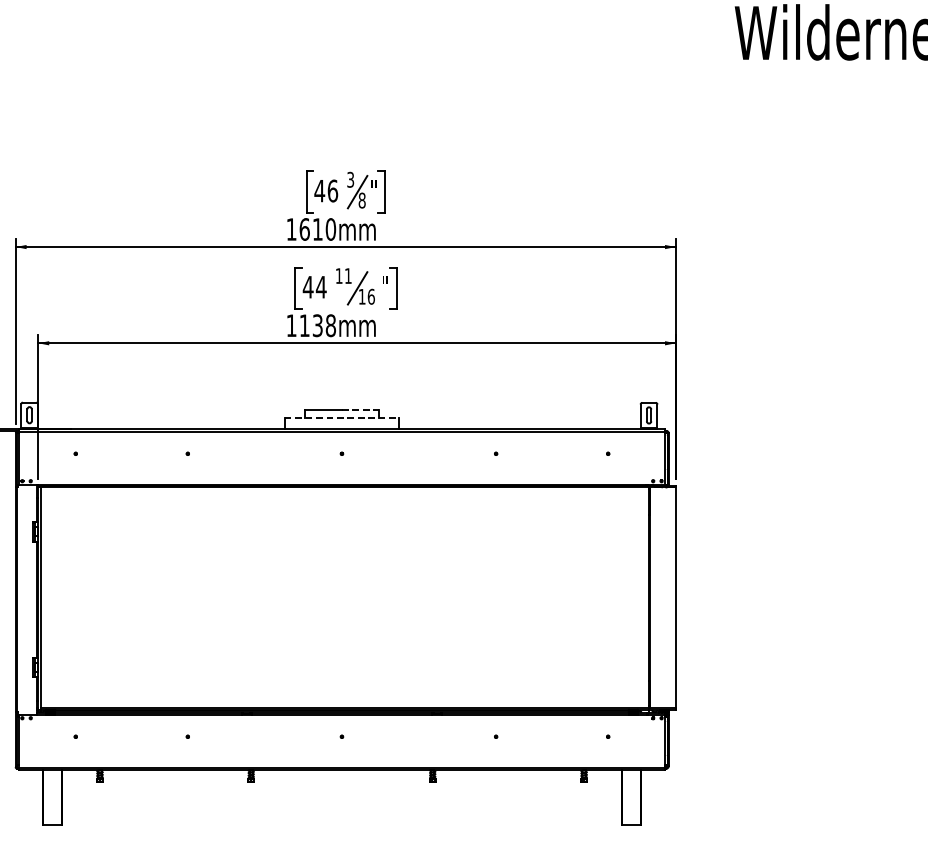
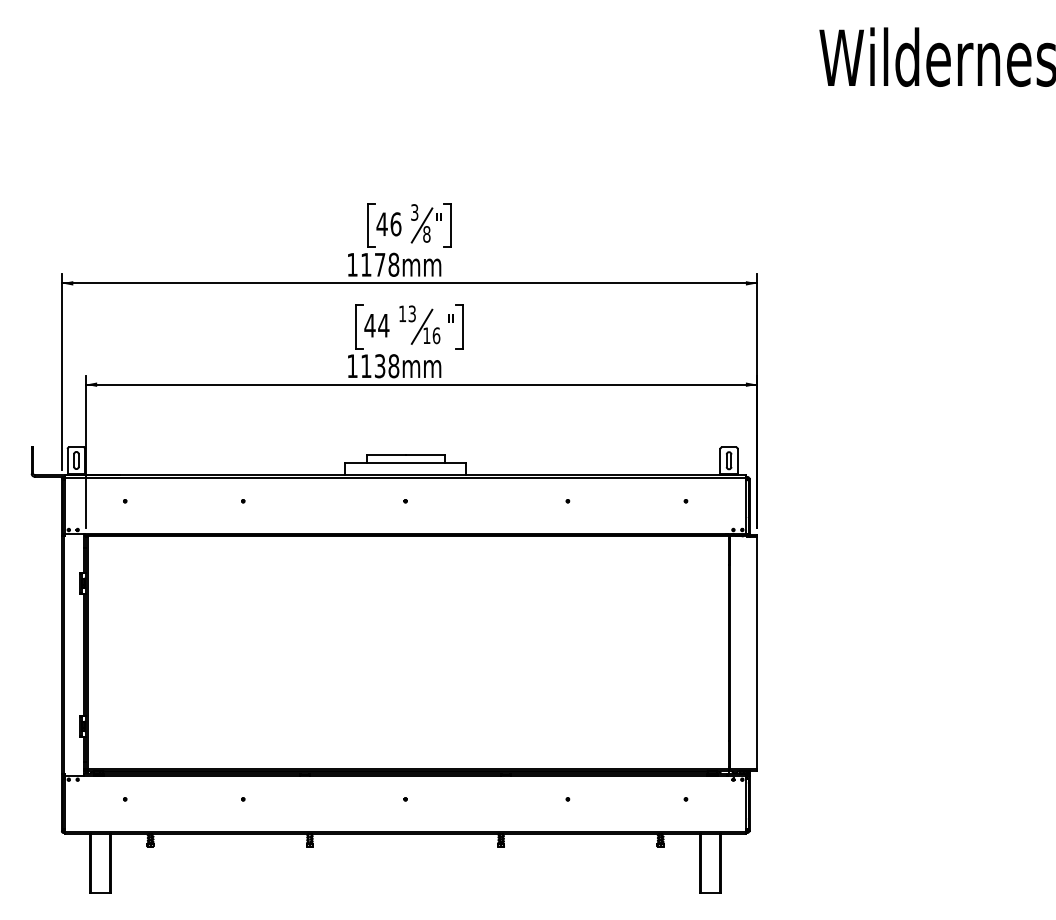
text: (318, 229) -> (380, 264), 1610mm -> 1178mm
text: (347, 275) -> (411, 313), 11 -> 13
line: (360, 410) -> (425, 455), dashed -> solid
line: (342, 418) -> (406, 463), dashed -> solid

